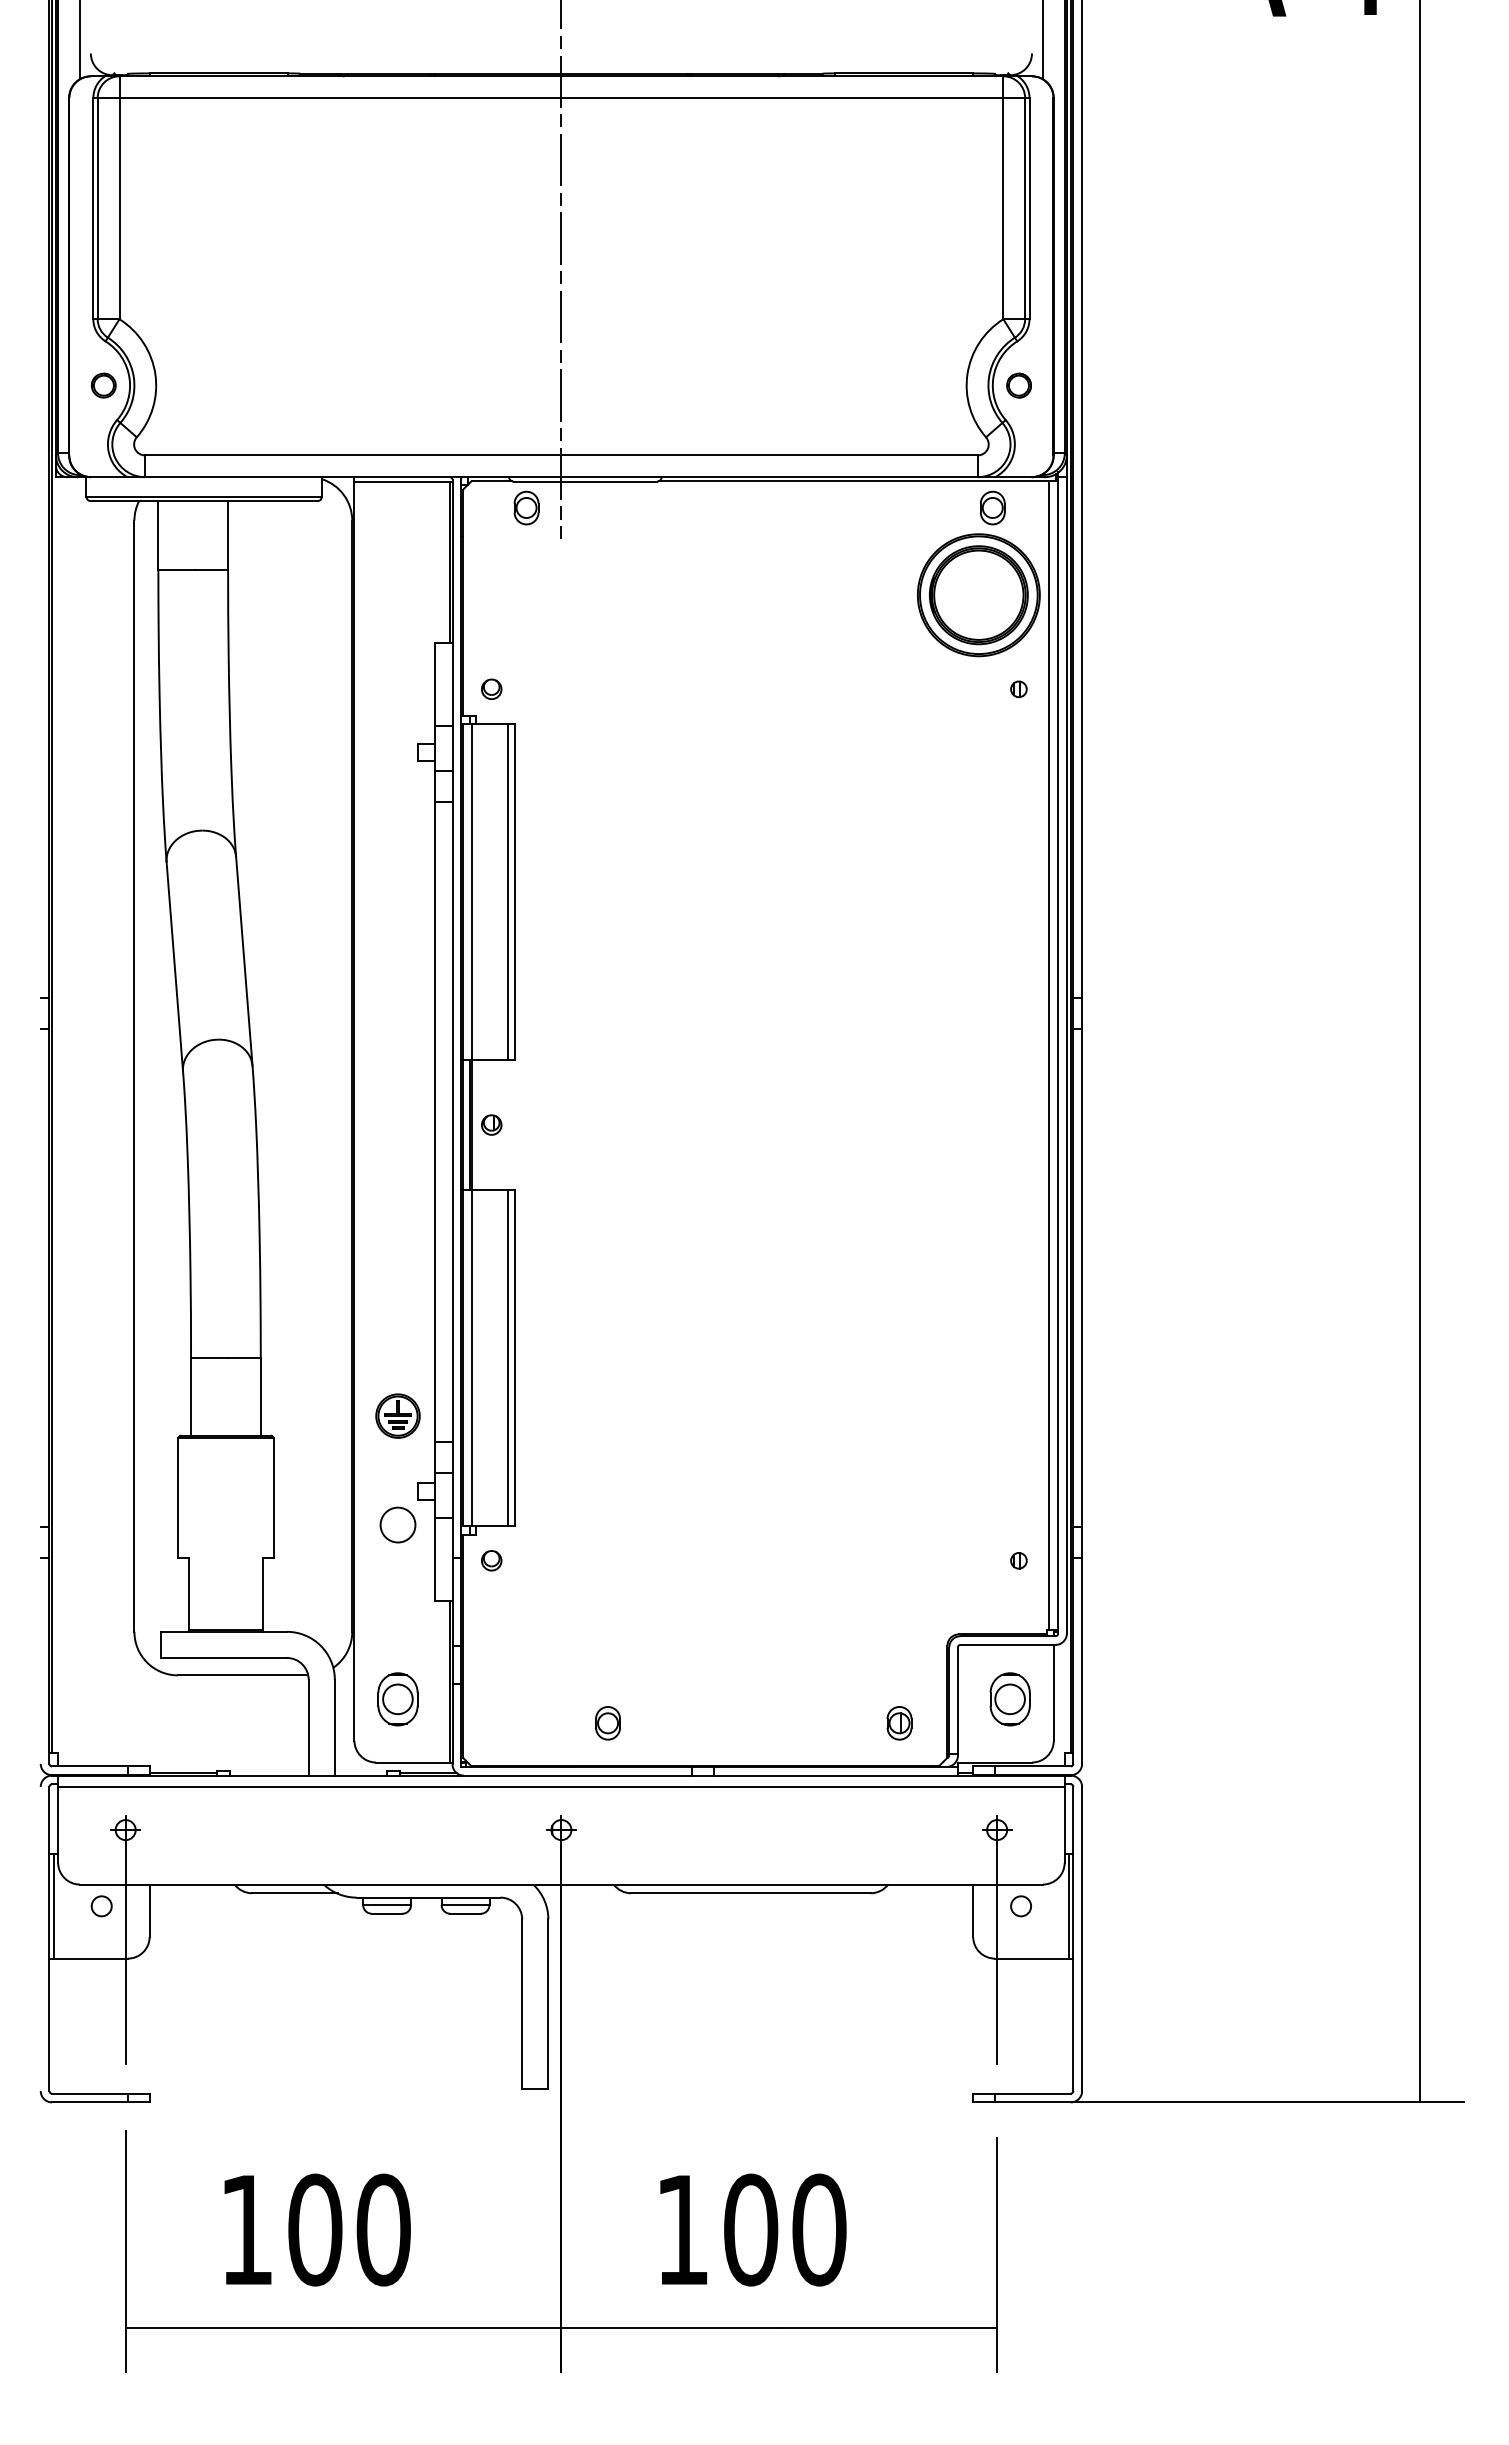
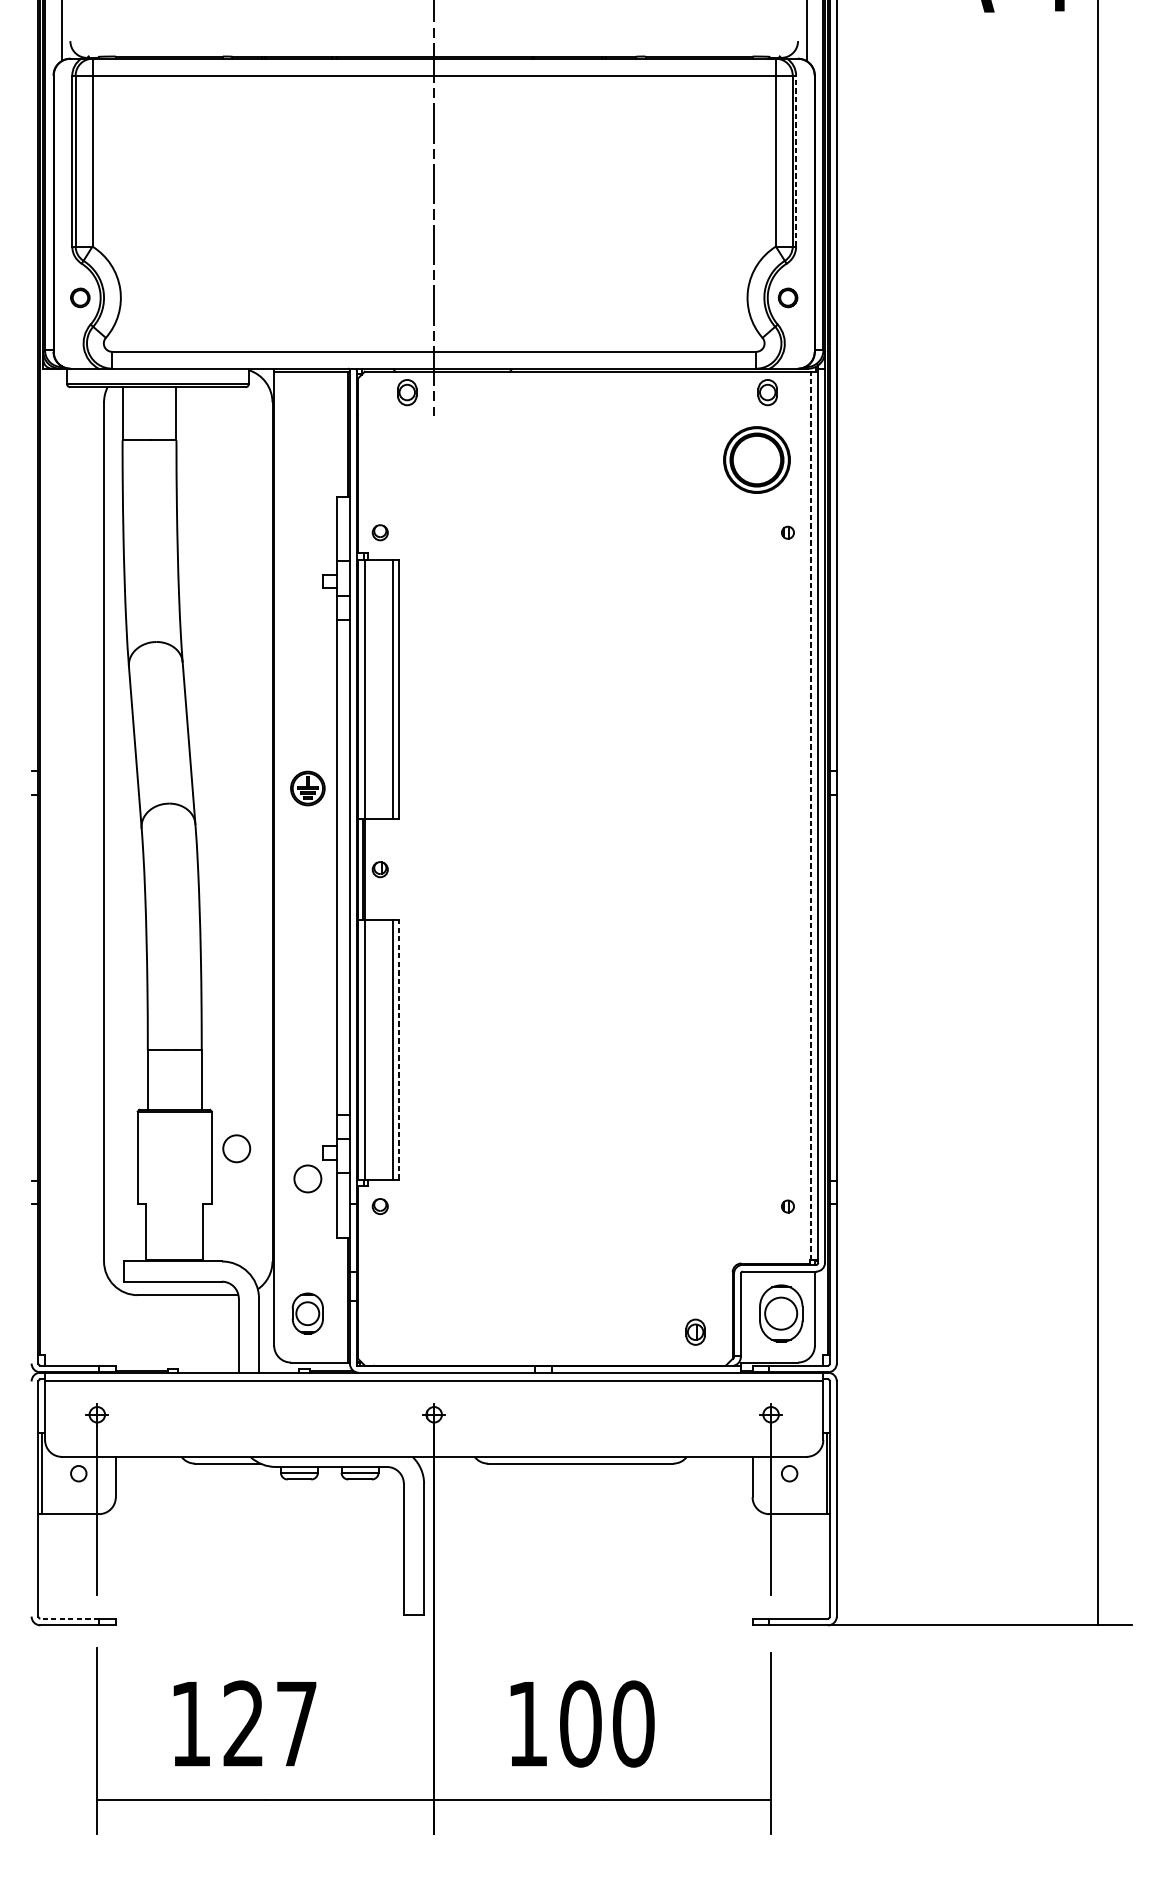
line: (1029, 208) -> (796, 160), solid -> dashed
part: (978, 595) -> (756, 460), size x0.7
line: (1049, 1055) -> (811, 815), solid -> dashed
line: (515, 1358) -> (398, 1050), solid -> dashed
part: (397, 1415) -> (307, 788), moved
circle: (305, 1485) -> (236, 1148), added
part: (1009, 1699) -> (780, 1313), size x1.4
part: (607, 1723) -> (469, 1332), removed
line: (89, 2093) -> (69, 1618), solid -> dashed
text: (349, 2229) -> (270, 1723), 100 -> 127

